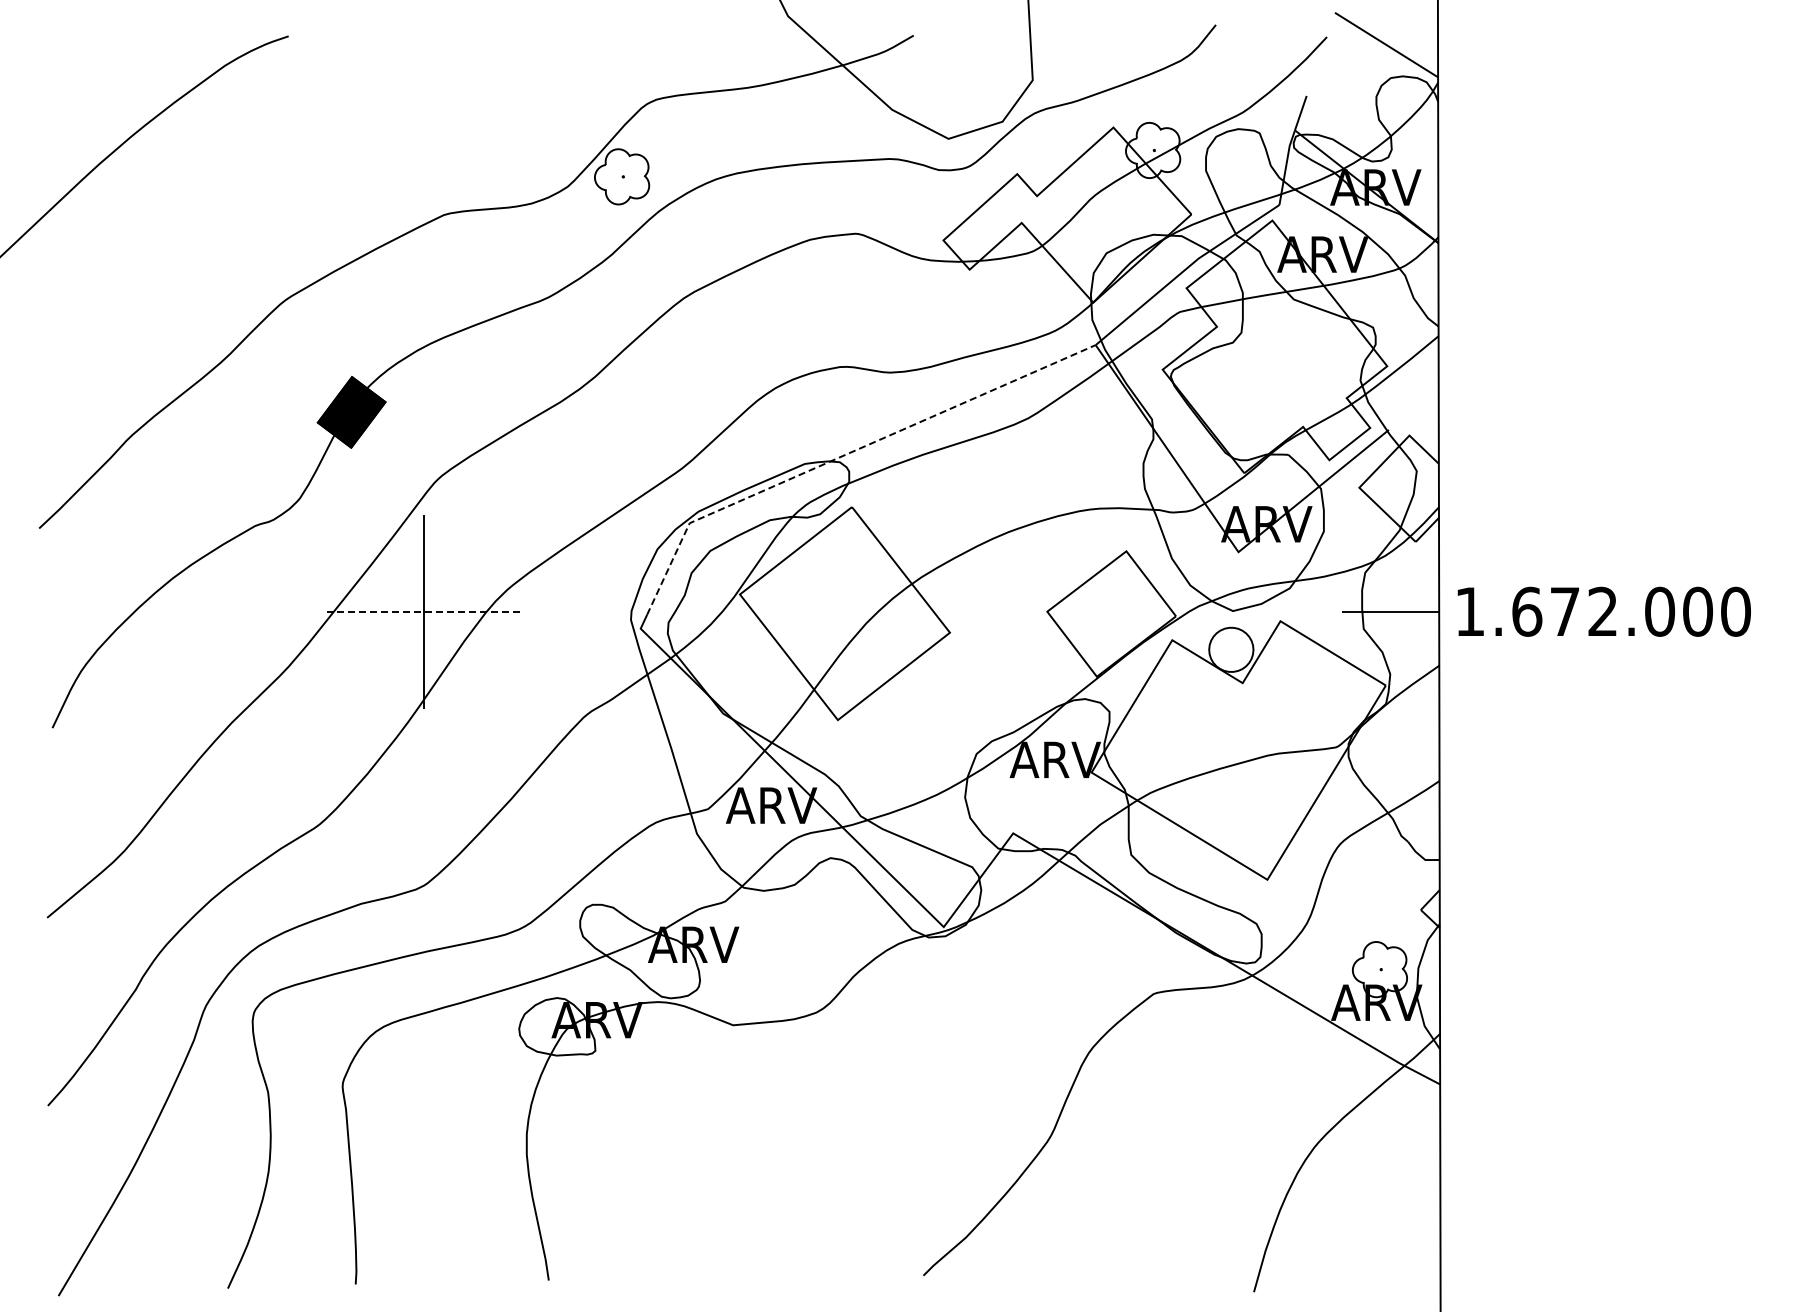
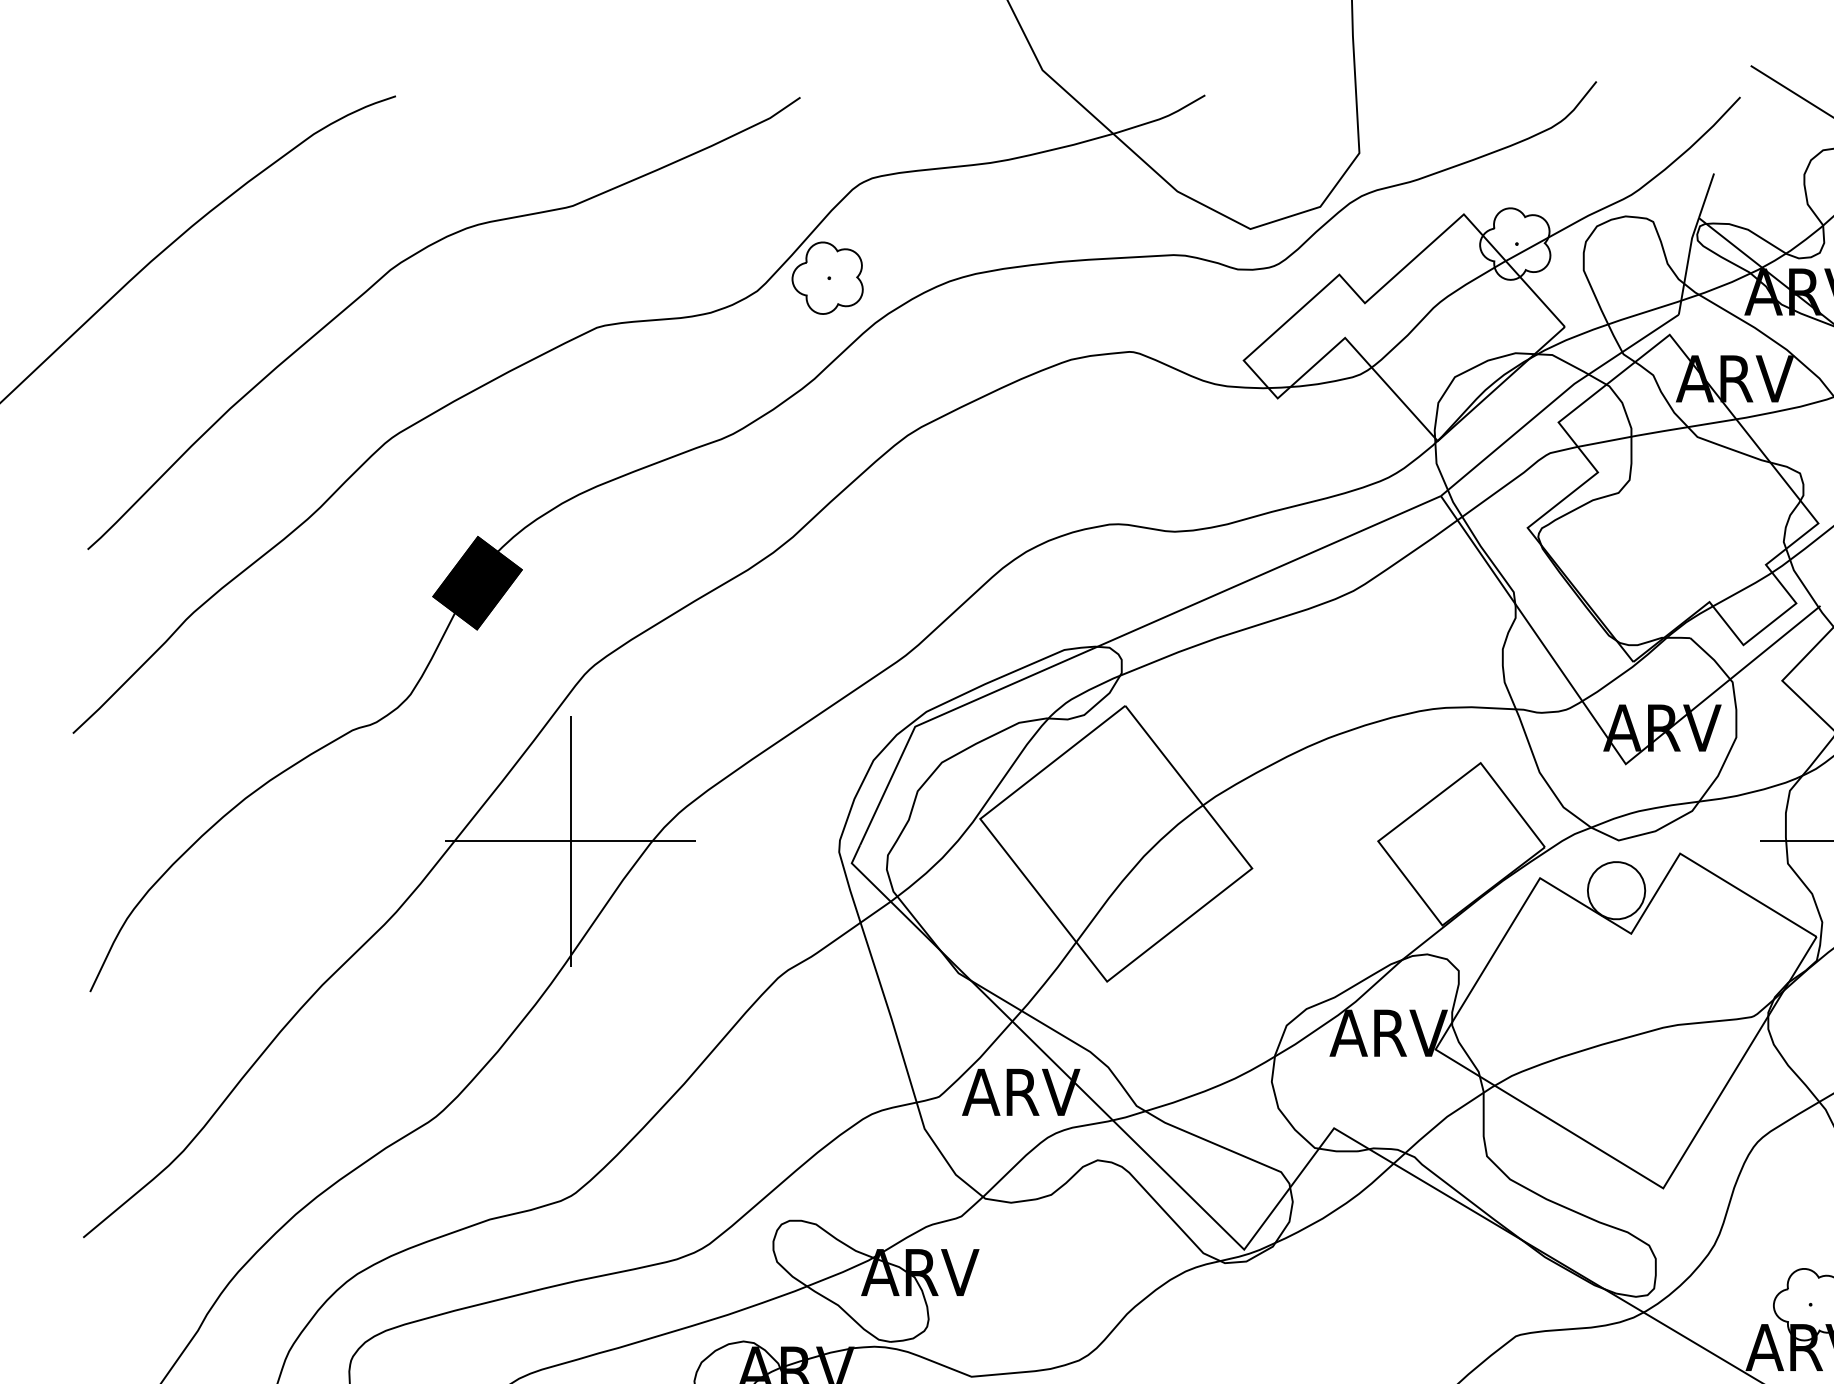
curve: (295, 164) -> (404, 262), added
line: (846, 454) -> (1118, 637), dashed -> solid
line: (423, 611) -> (570, 841), dashed -> solid

